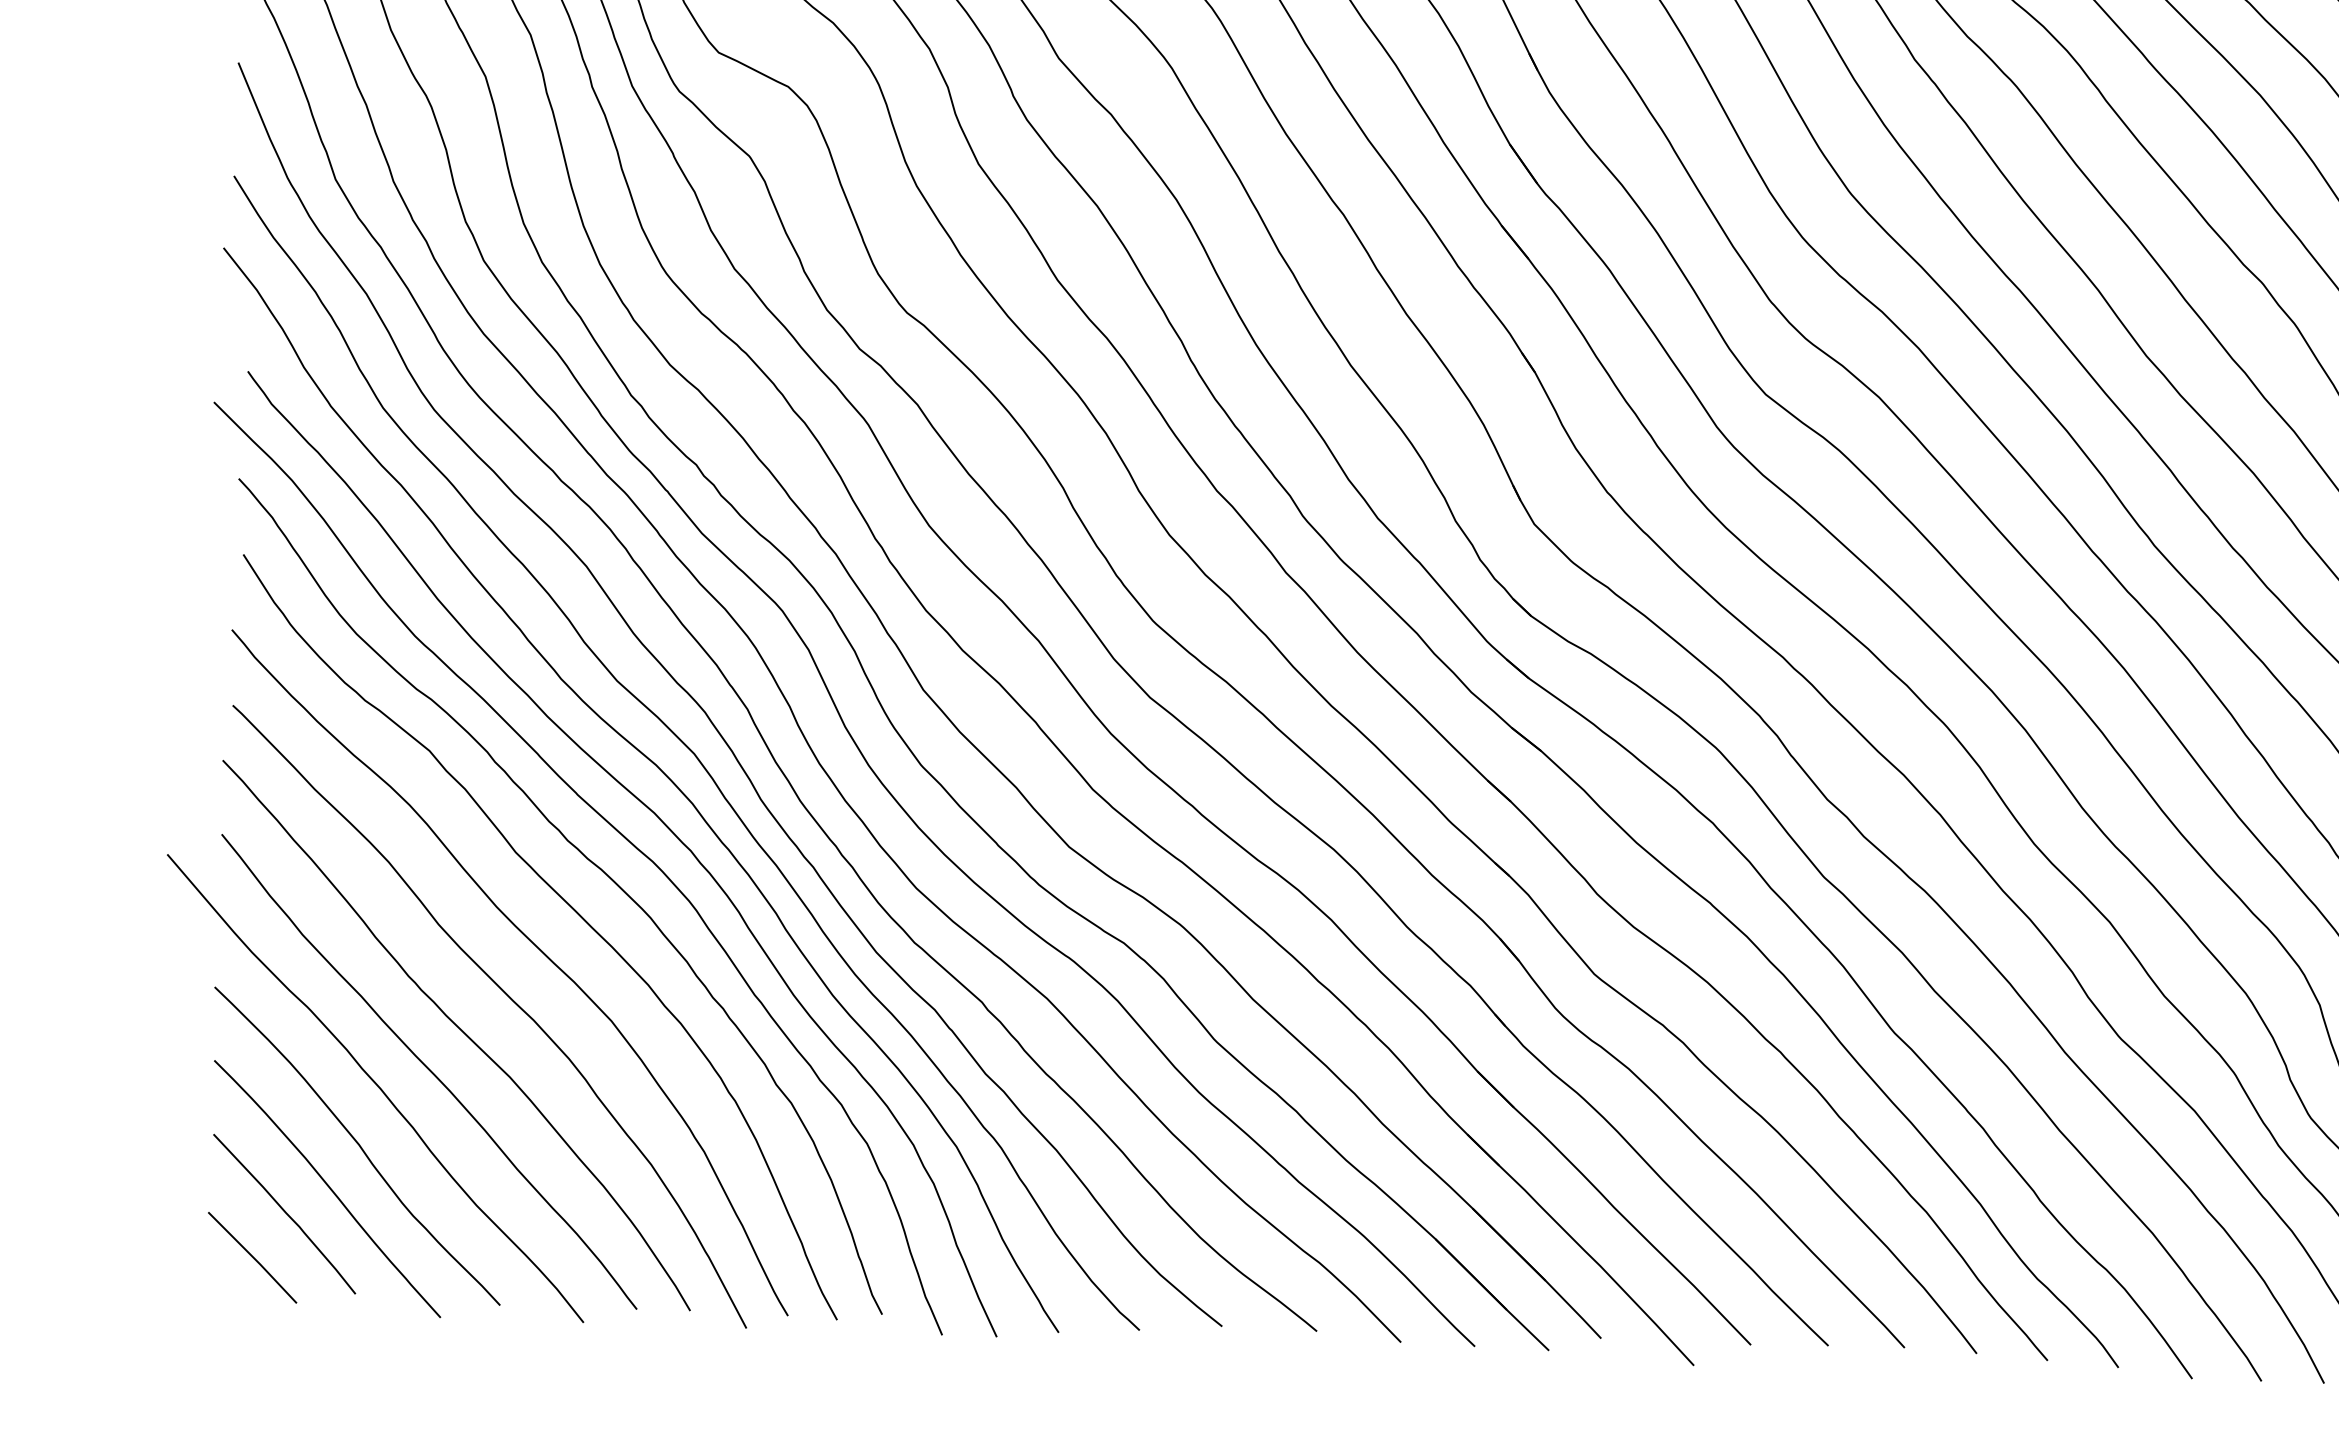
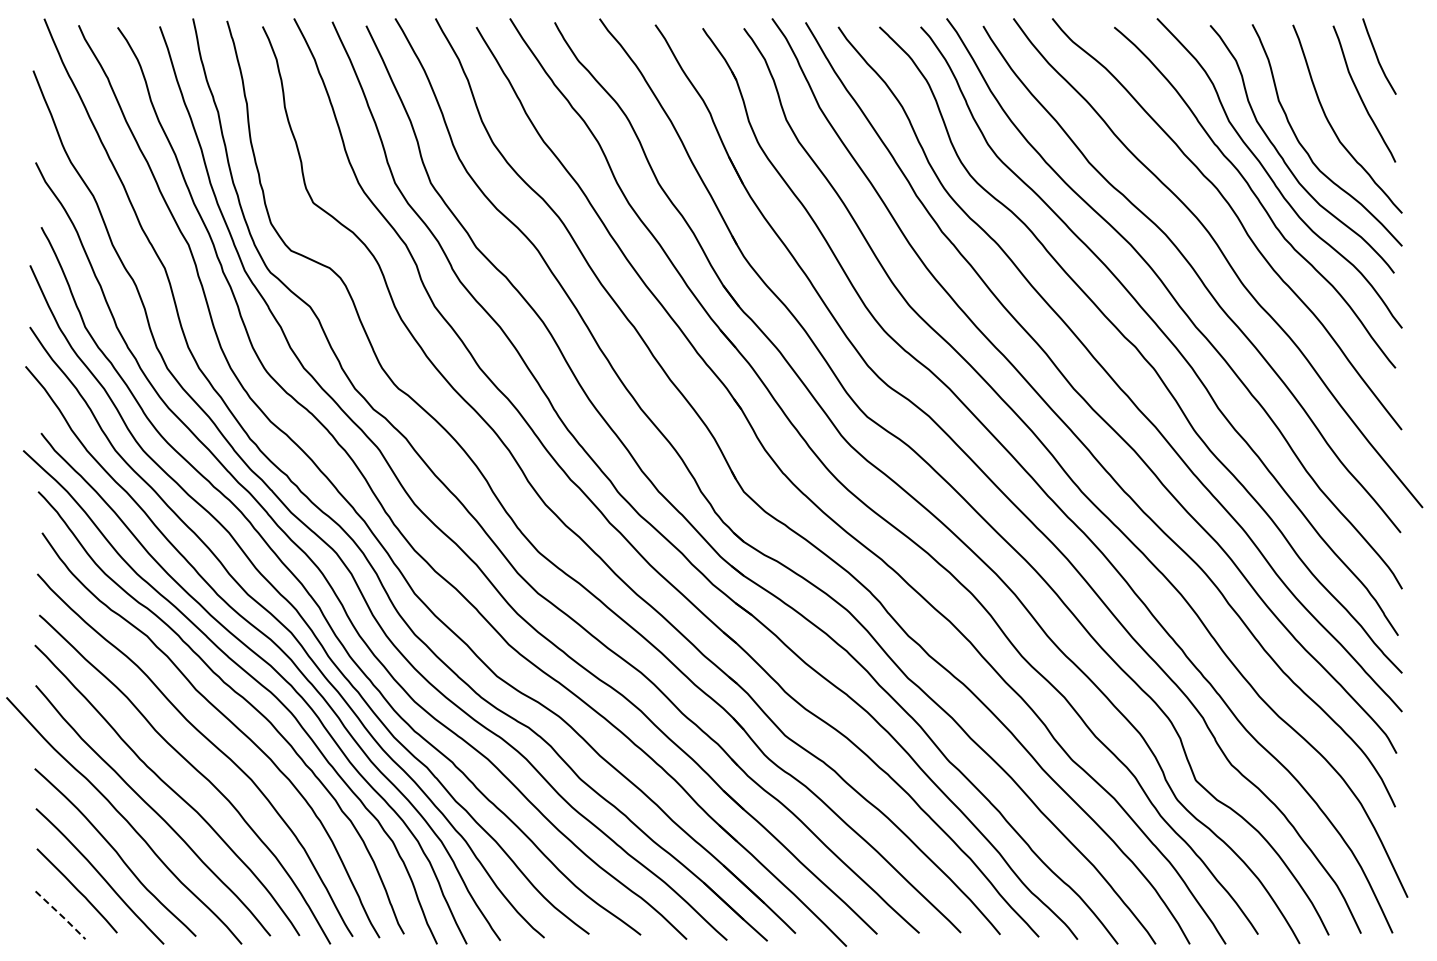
line: (254, 1258) -> (61, 915), solid -> dashed

